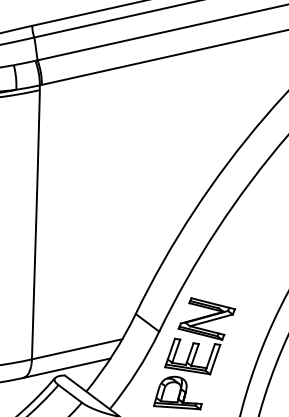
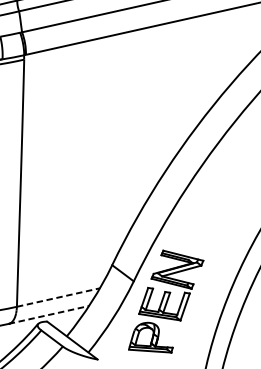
line: (77, 349) -> (58, 297), solid -> dashed
line: (66, 368) -> (48, 315), solid -> dashed

